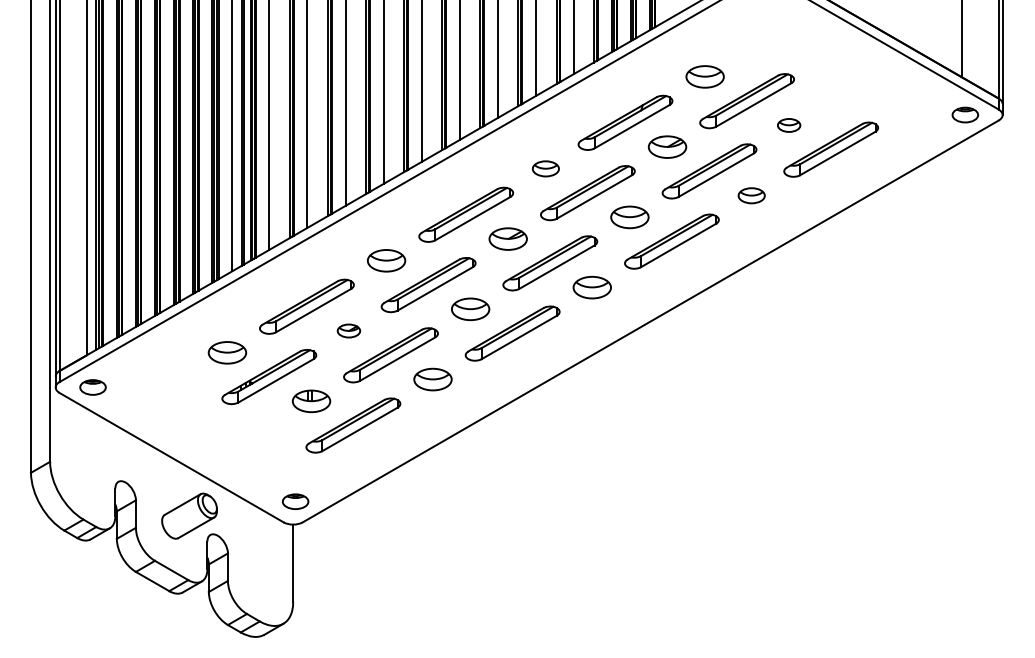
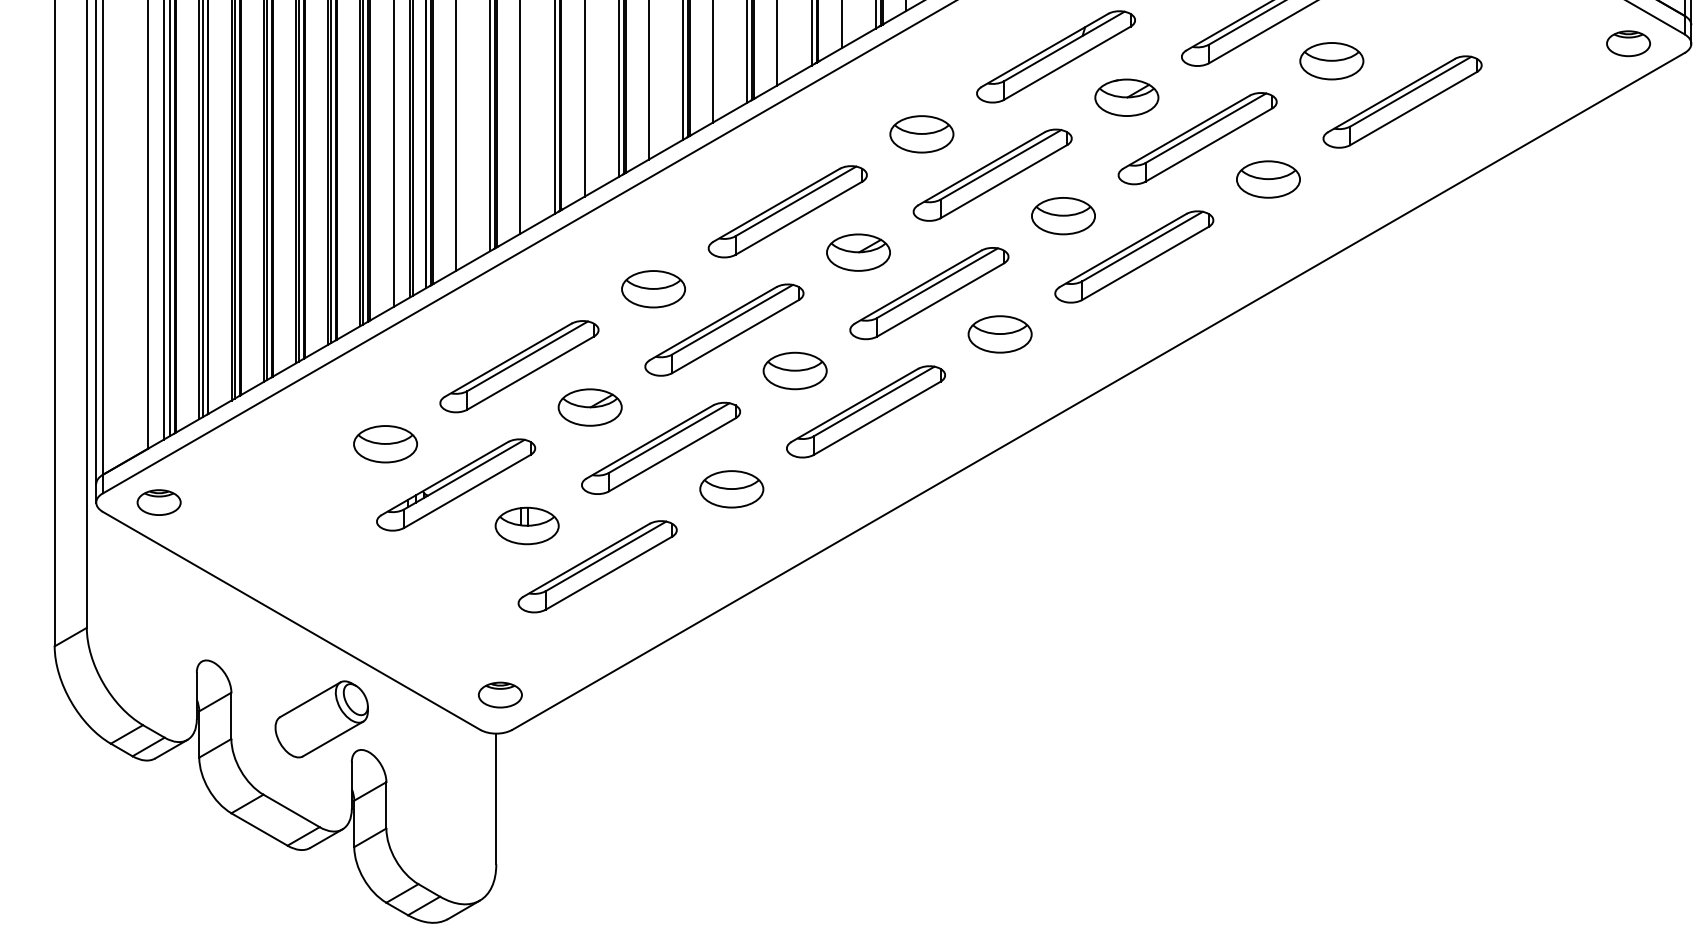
part: (788, 125) -> (1330, 61), size x1.67
part: (545, 168) -> (921, 133), size x1.43
part: (751, 195) -> (1268, 179), size x1.43
part: (348, 330) -> (589, 406), size x1.67

